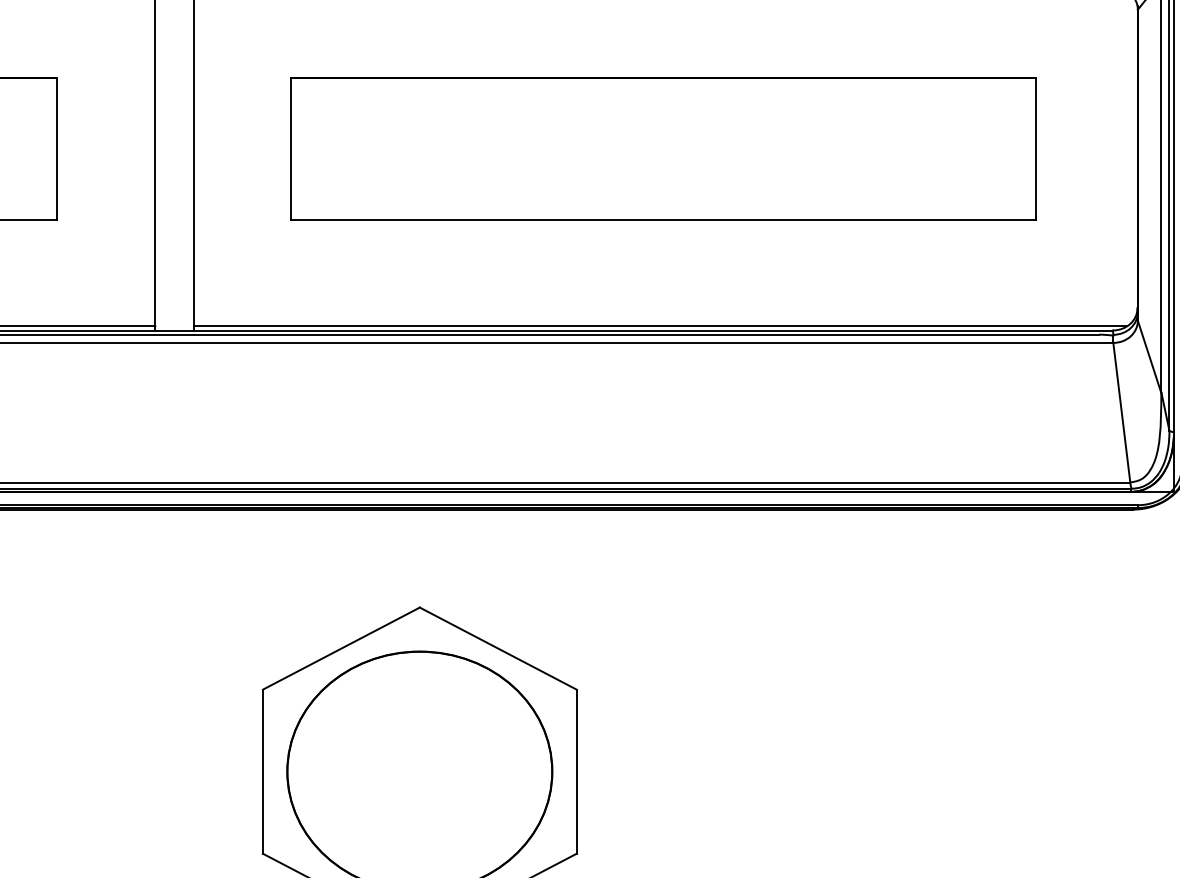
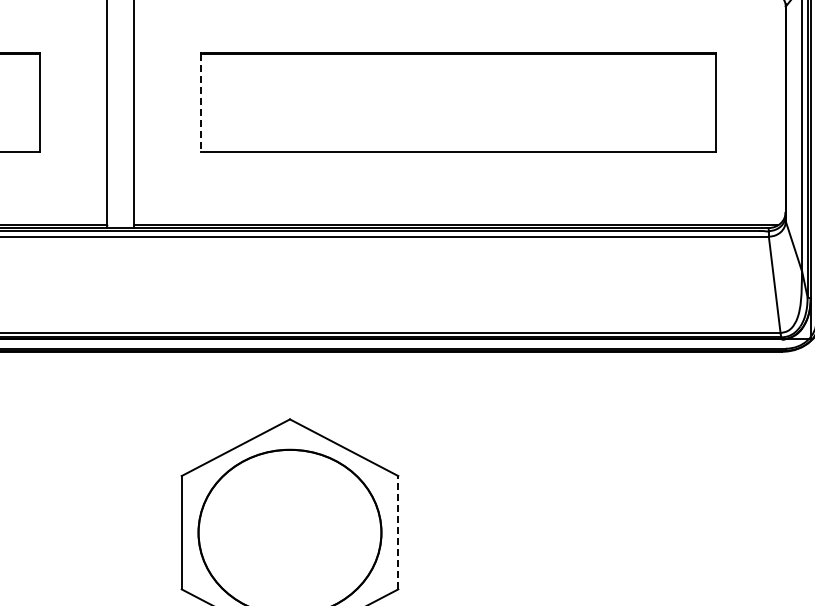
line: (291, 150) -> (201, 103), solid -> dashed
line: (576, 771) -> (398, 532), solid -> dashed

